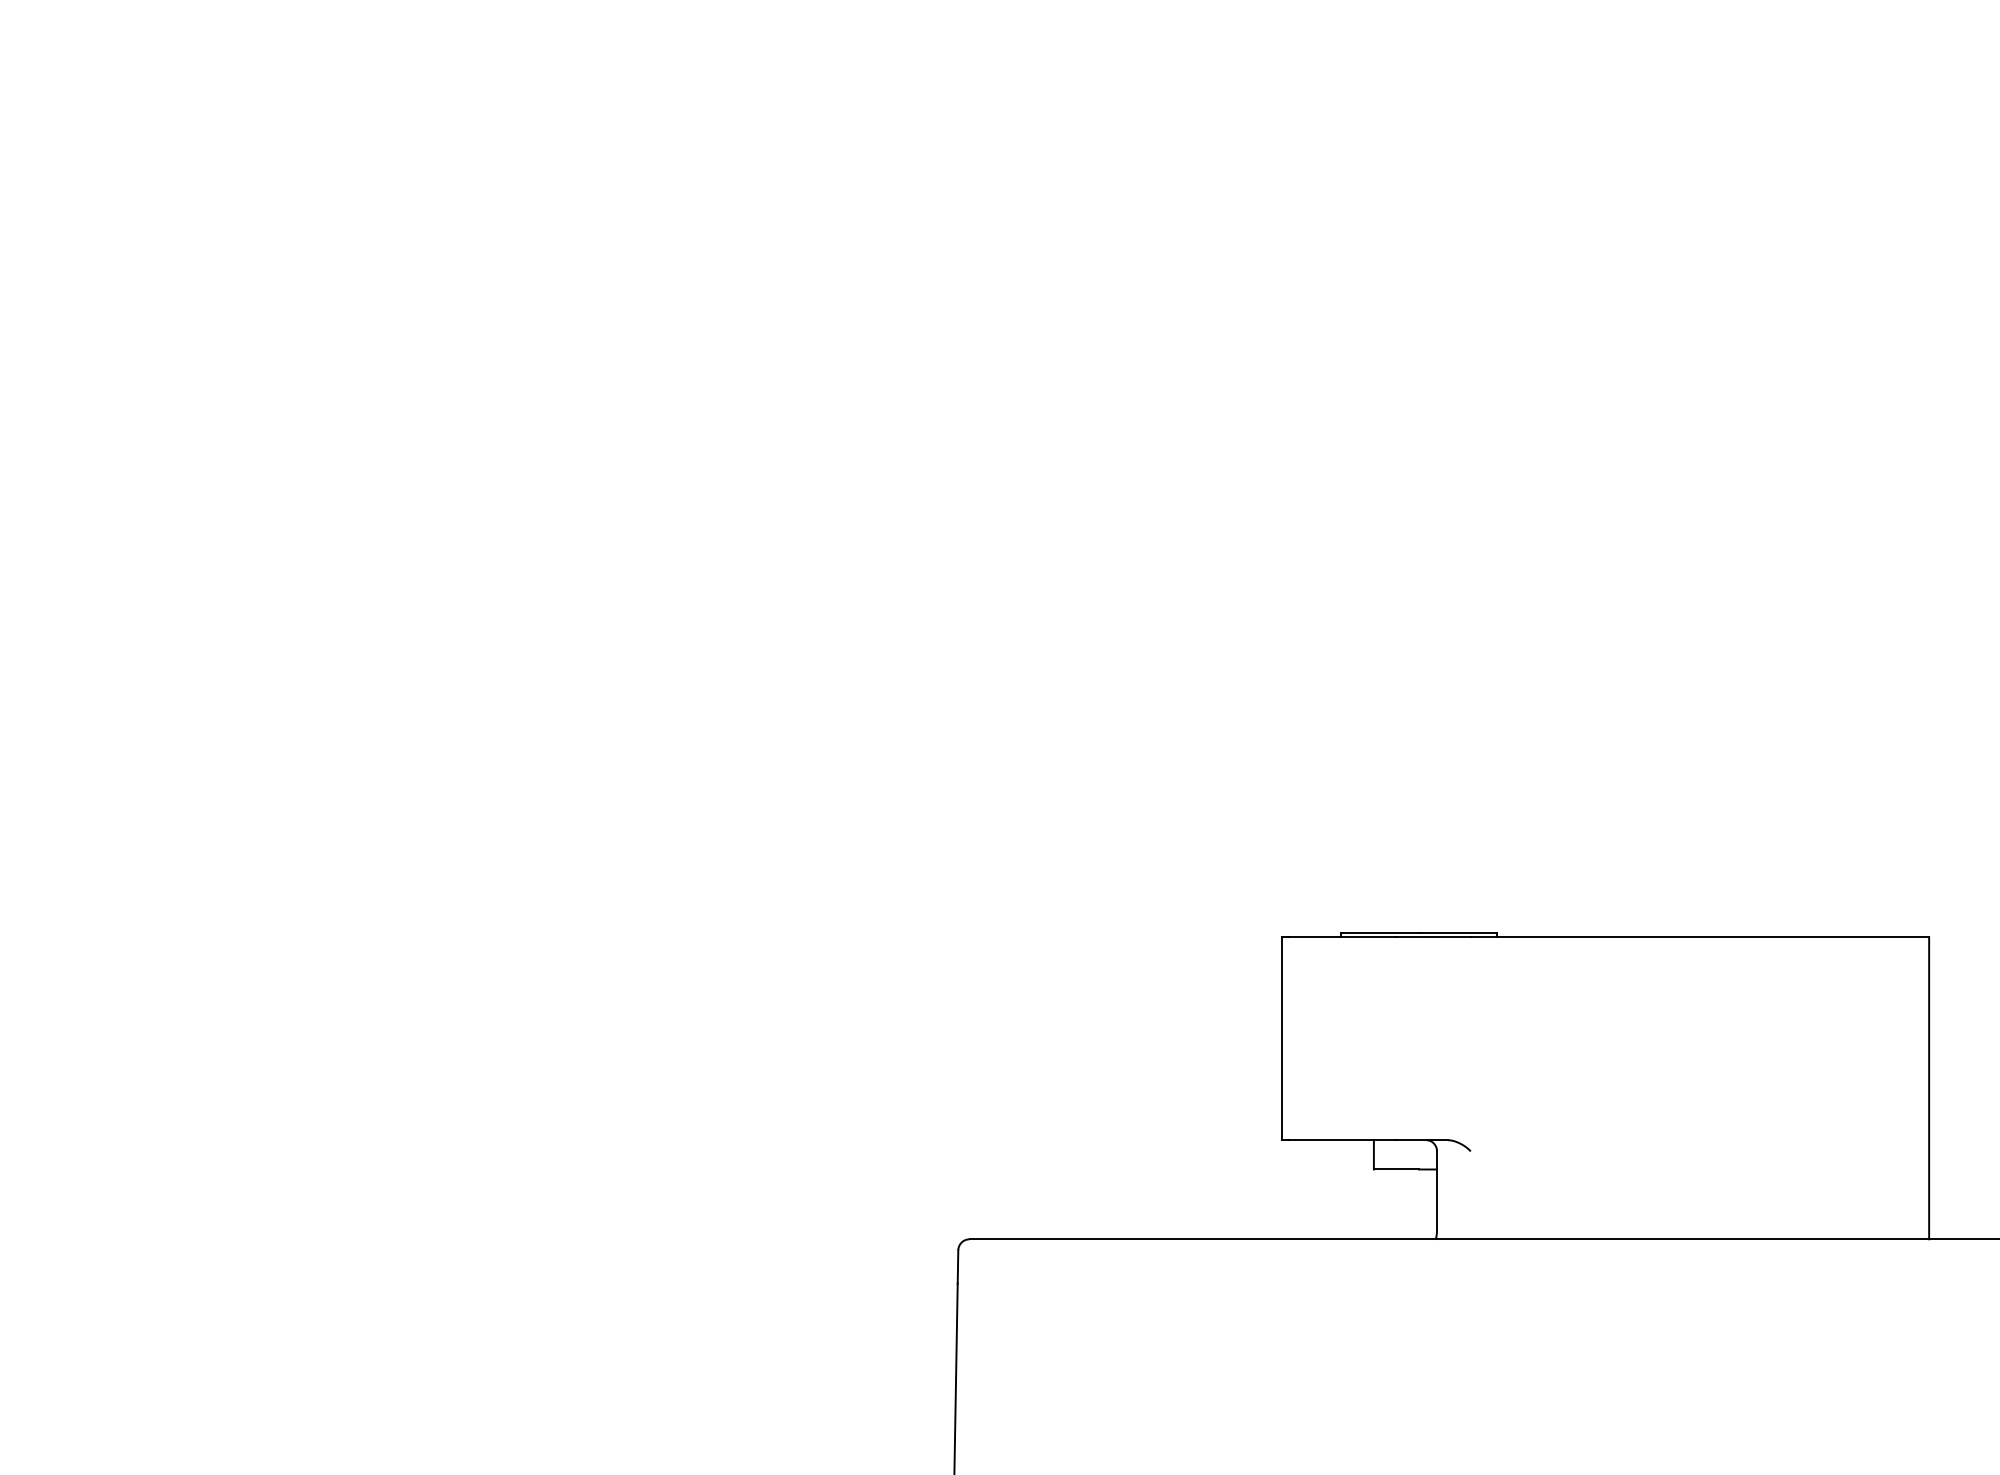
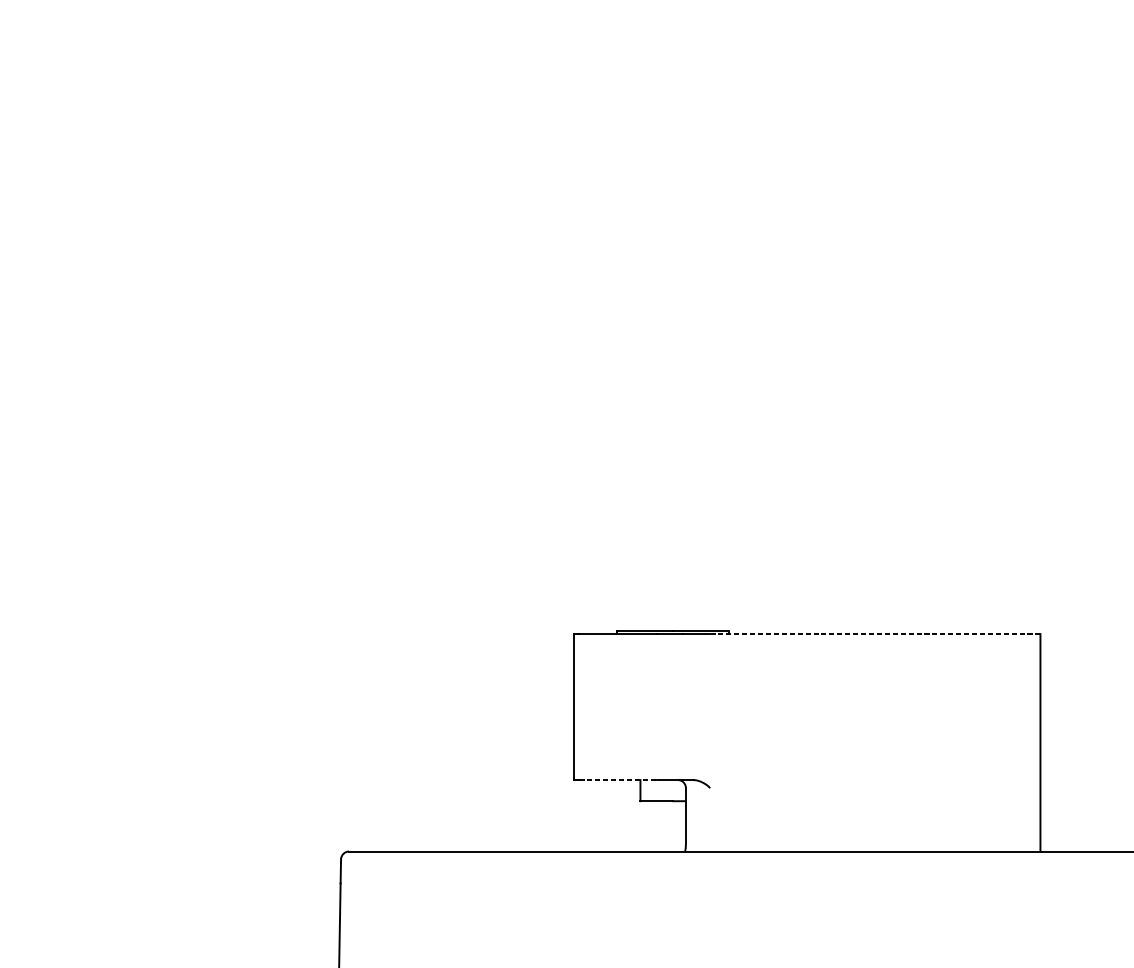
line: (1699, 937) -> (875, 634), solid -> dashed
line: (1342, 1140) -> (617, 780), solid -> dashed

